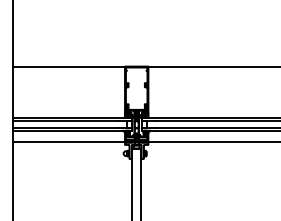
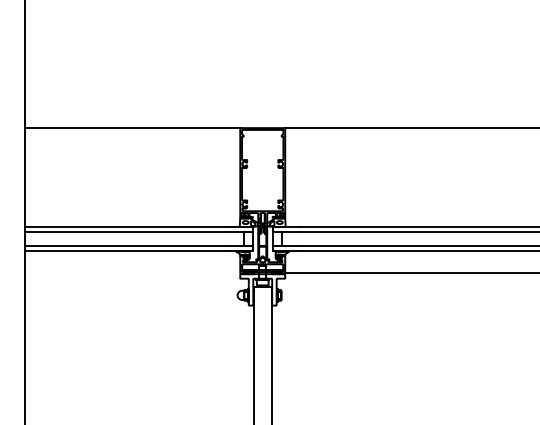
line: (69, 141) -> (133, 272), removed

